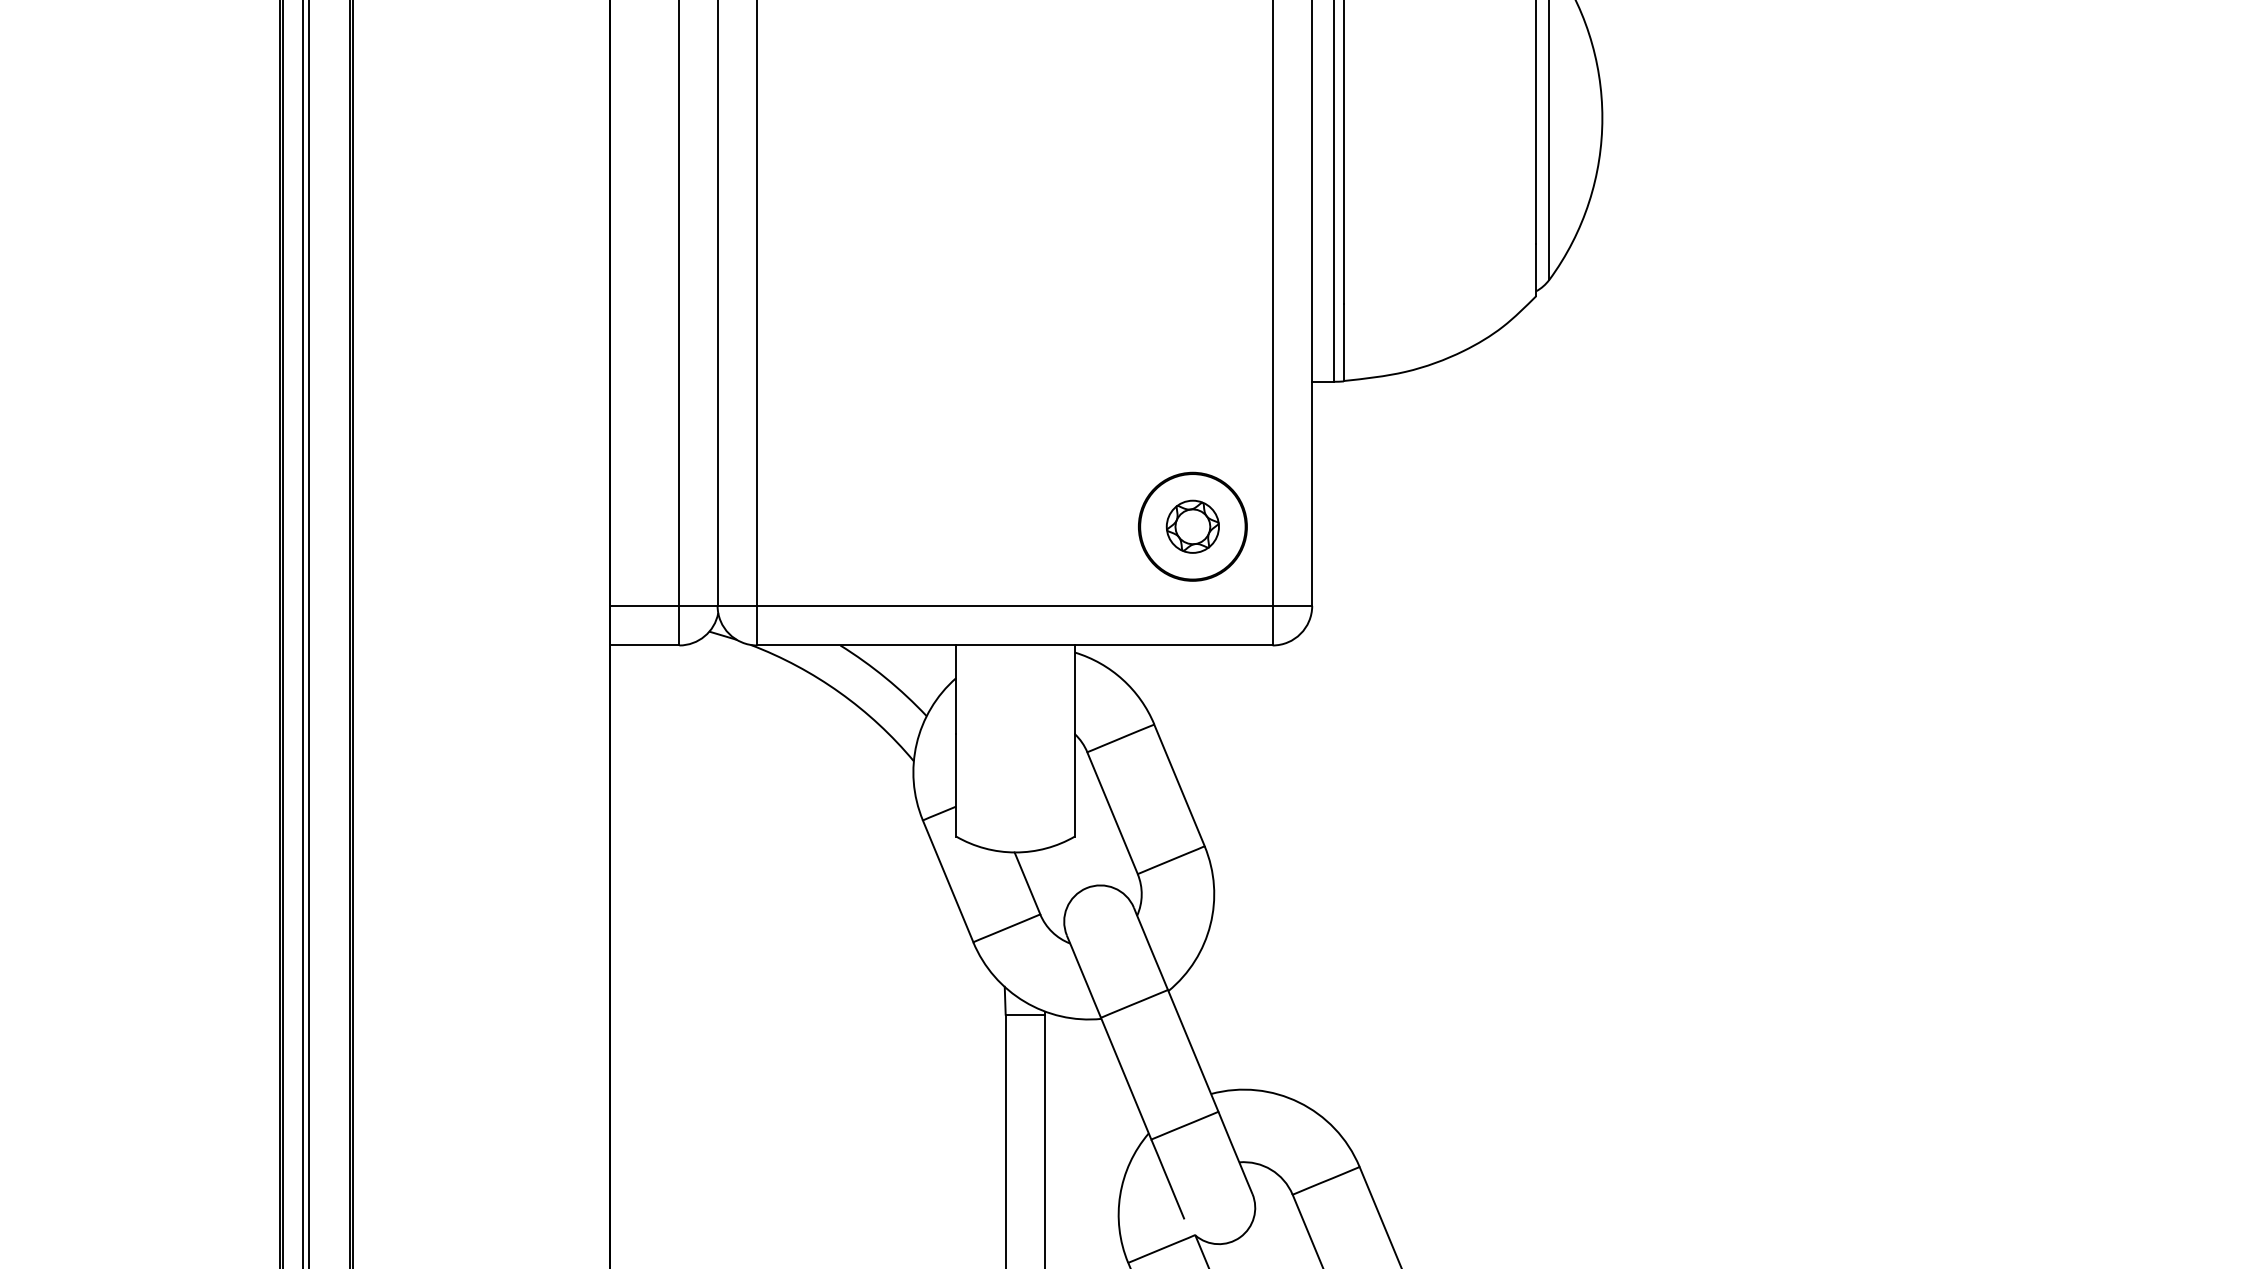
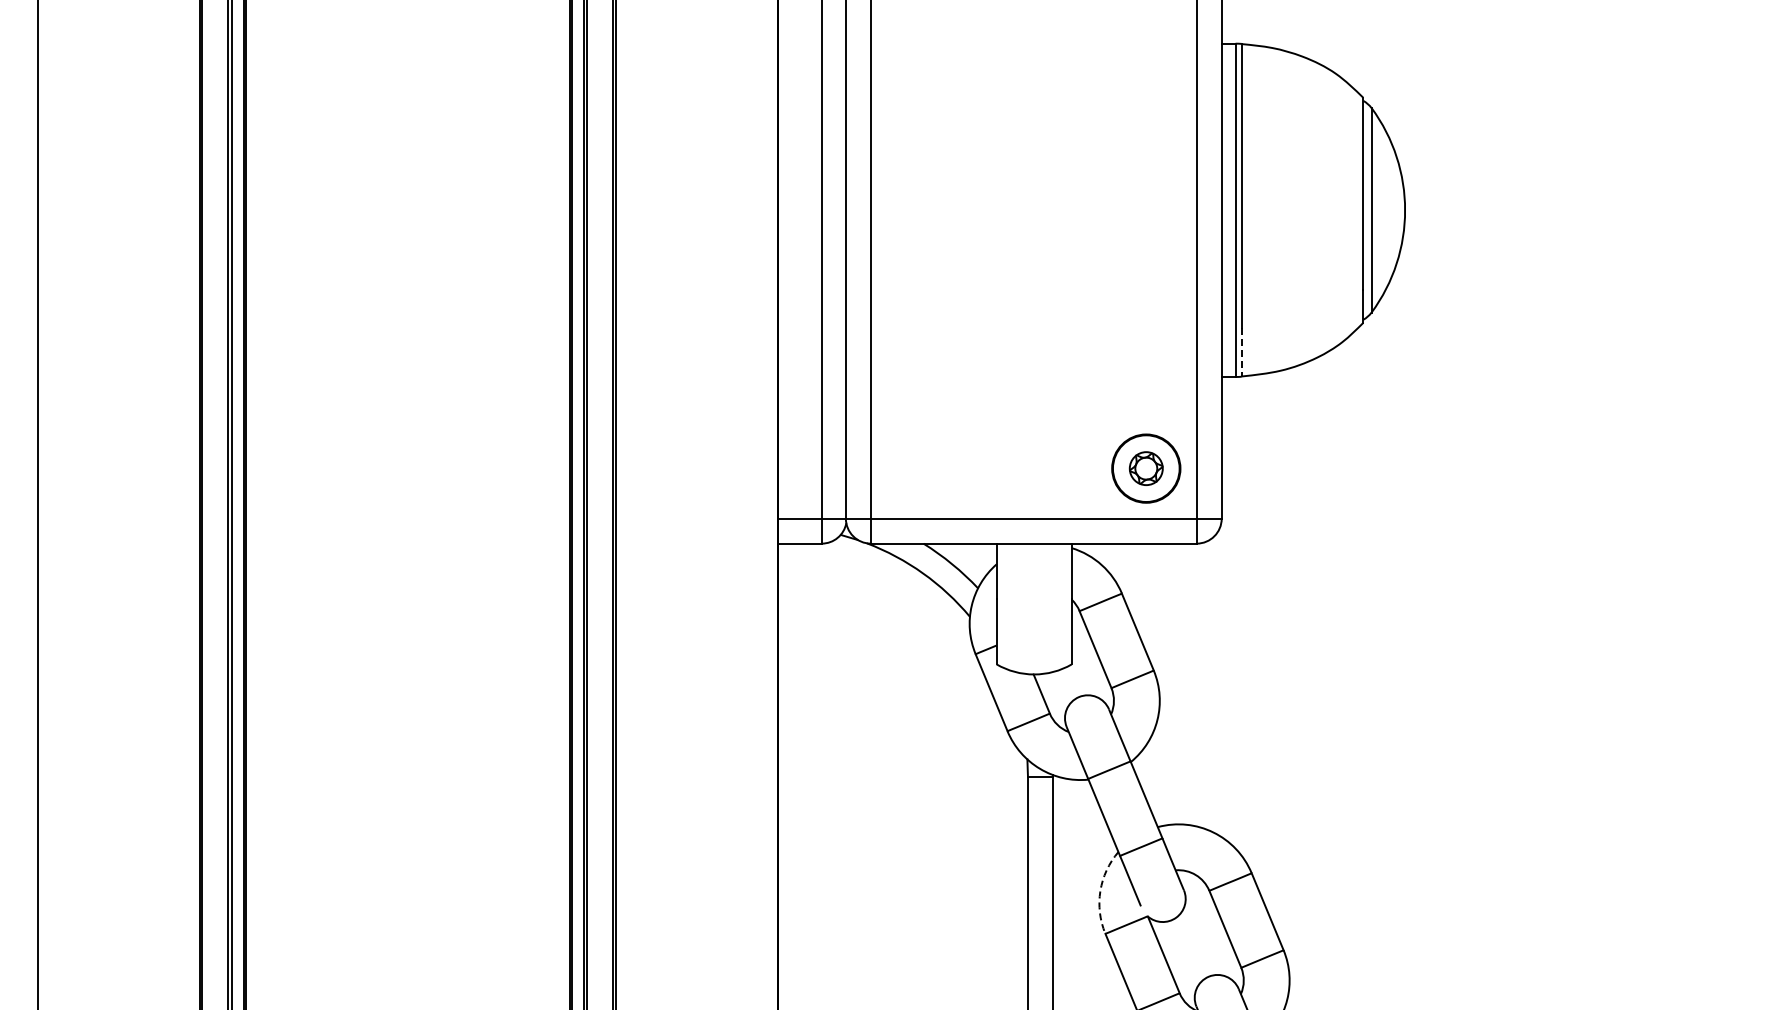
line: (1343, 343) -> (1241, 352), solid -> dashed
arc: (1120, 1195) -> (1100, 891), solid -> dashed

